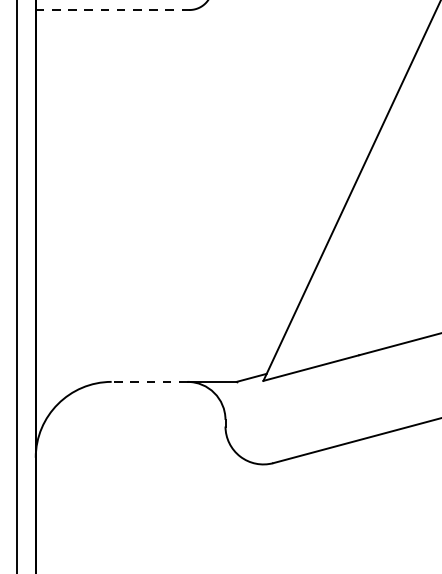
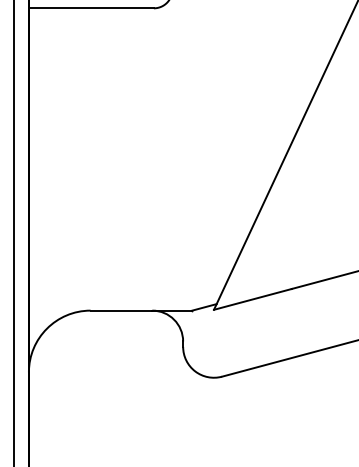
line: (112, 10) -> (91, 8), dashed -> solid
line: (149, 381) -> (121, 310), dashed -> solid

